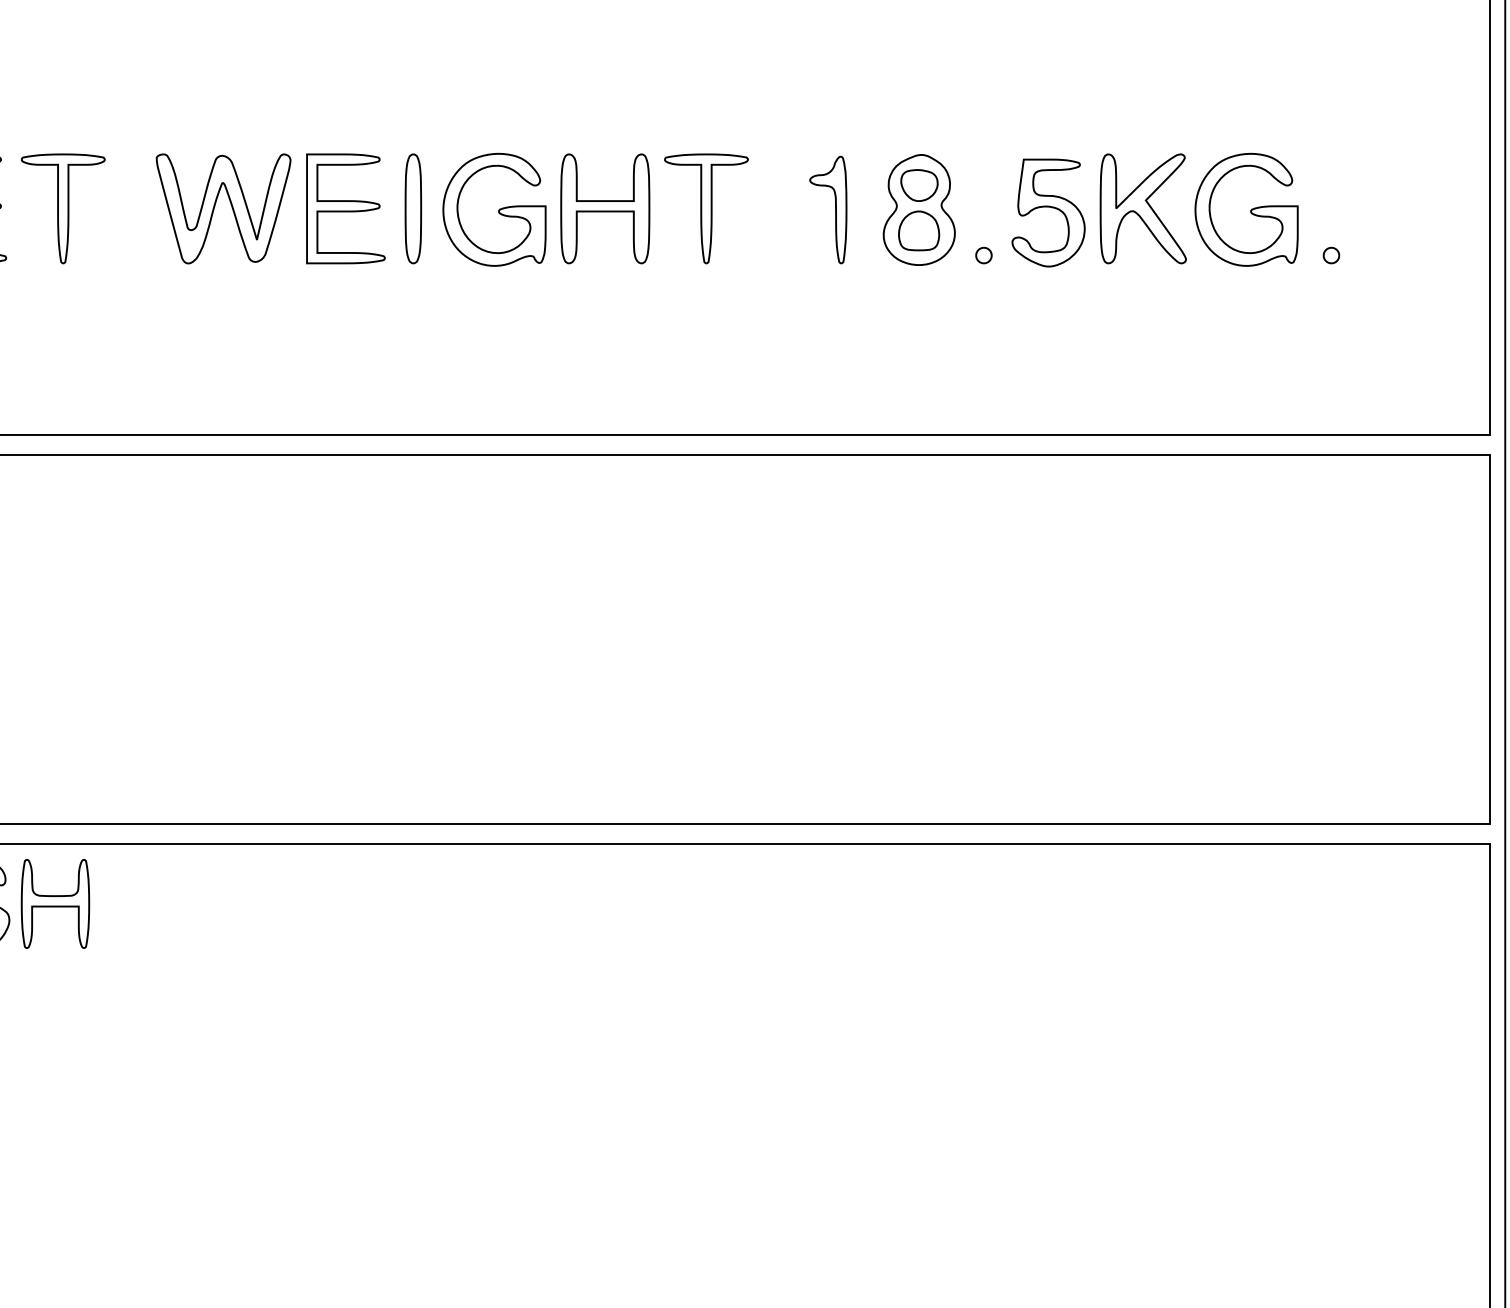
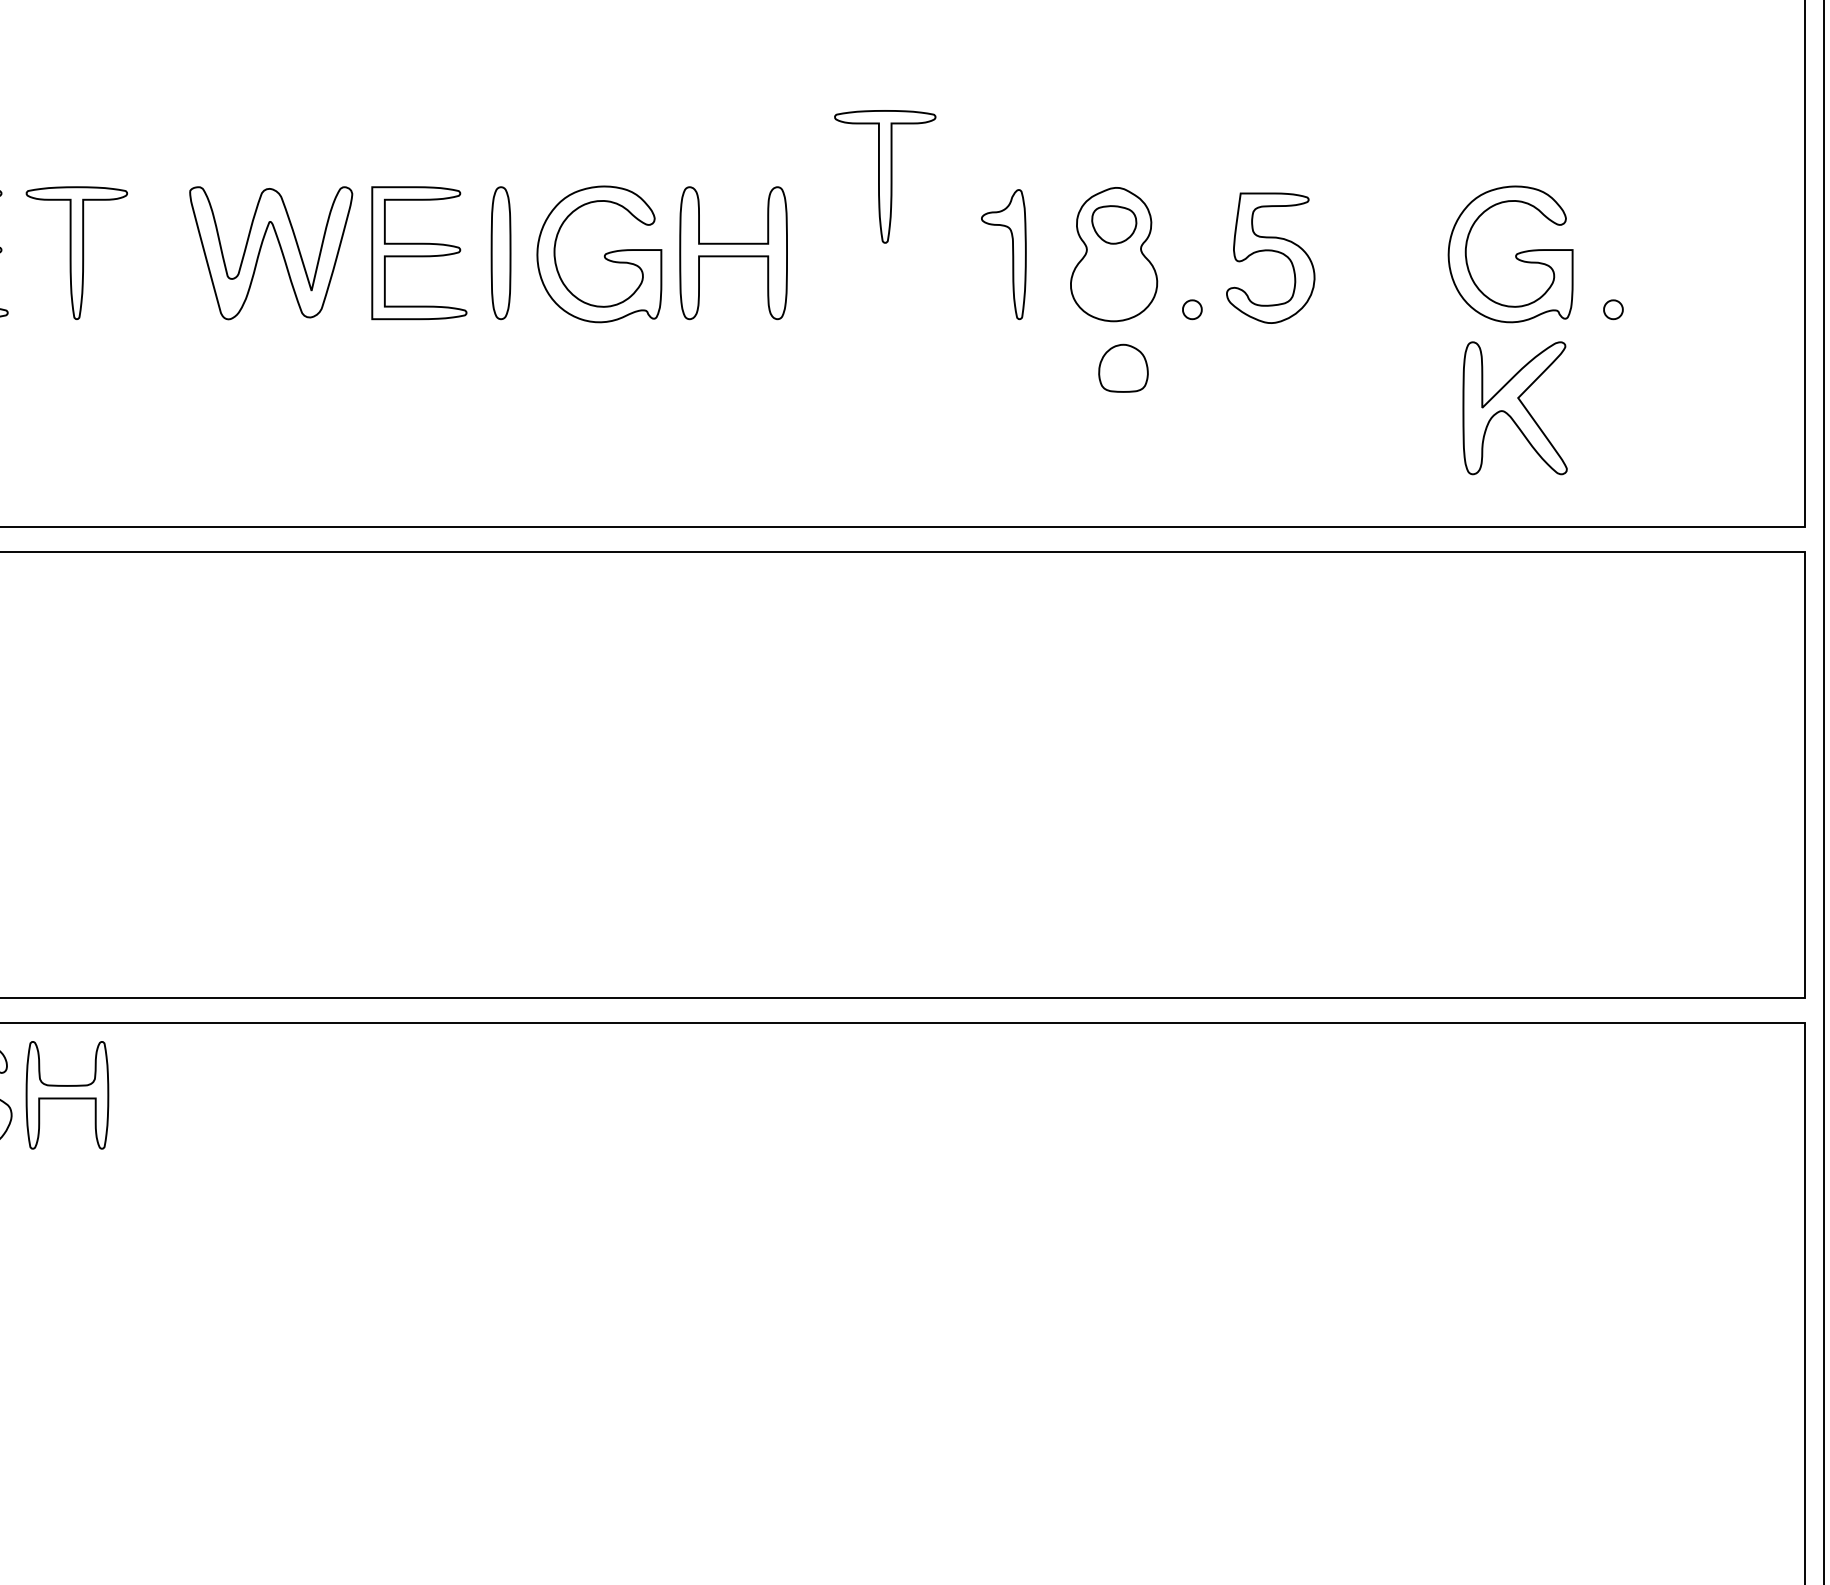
part: (706, 208) -> (885, 176), moved
part: (1142, 208) -> (1514, 407), moved
part: (919, 230) -> (1124, 367), moved

